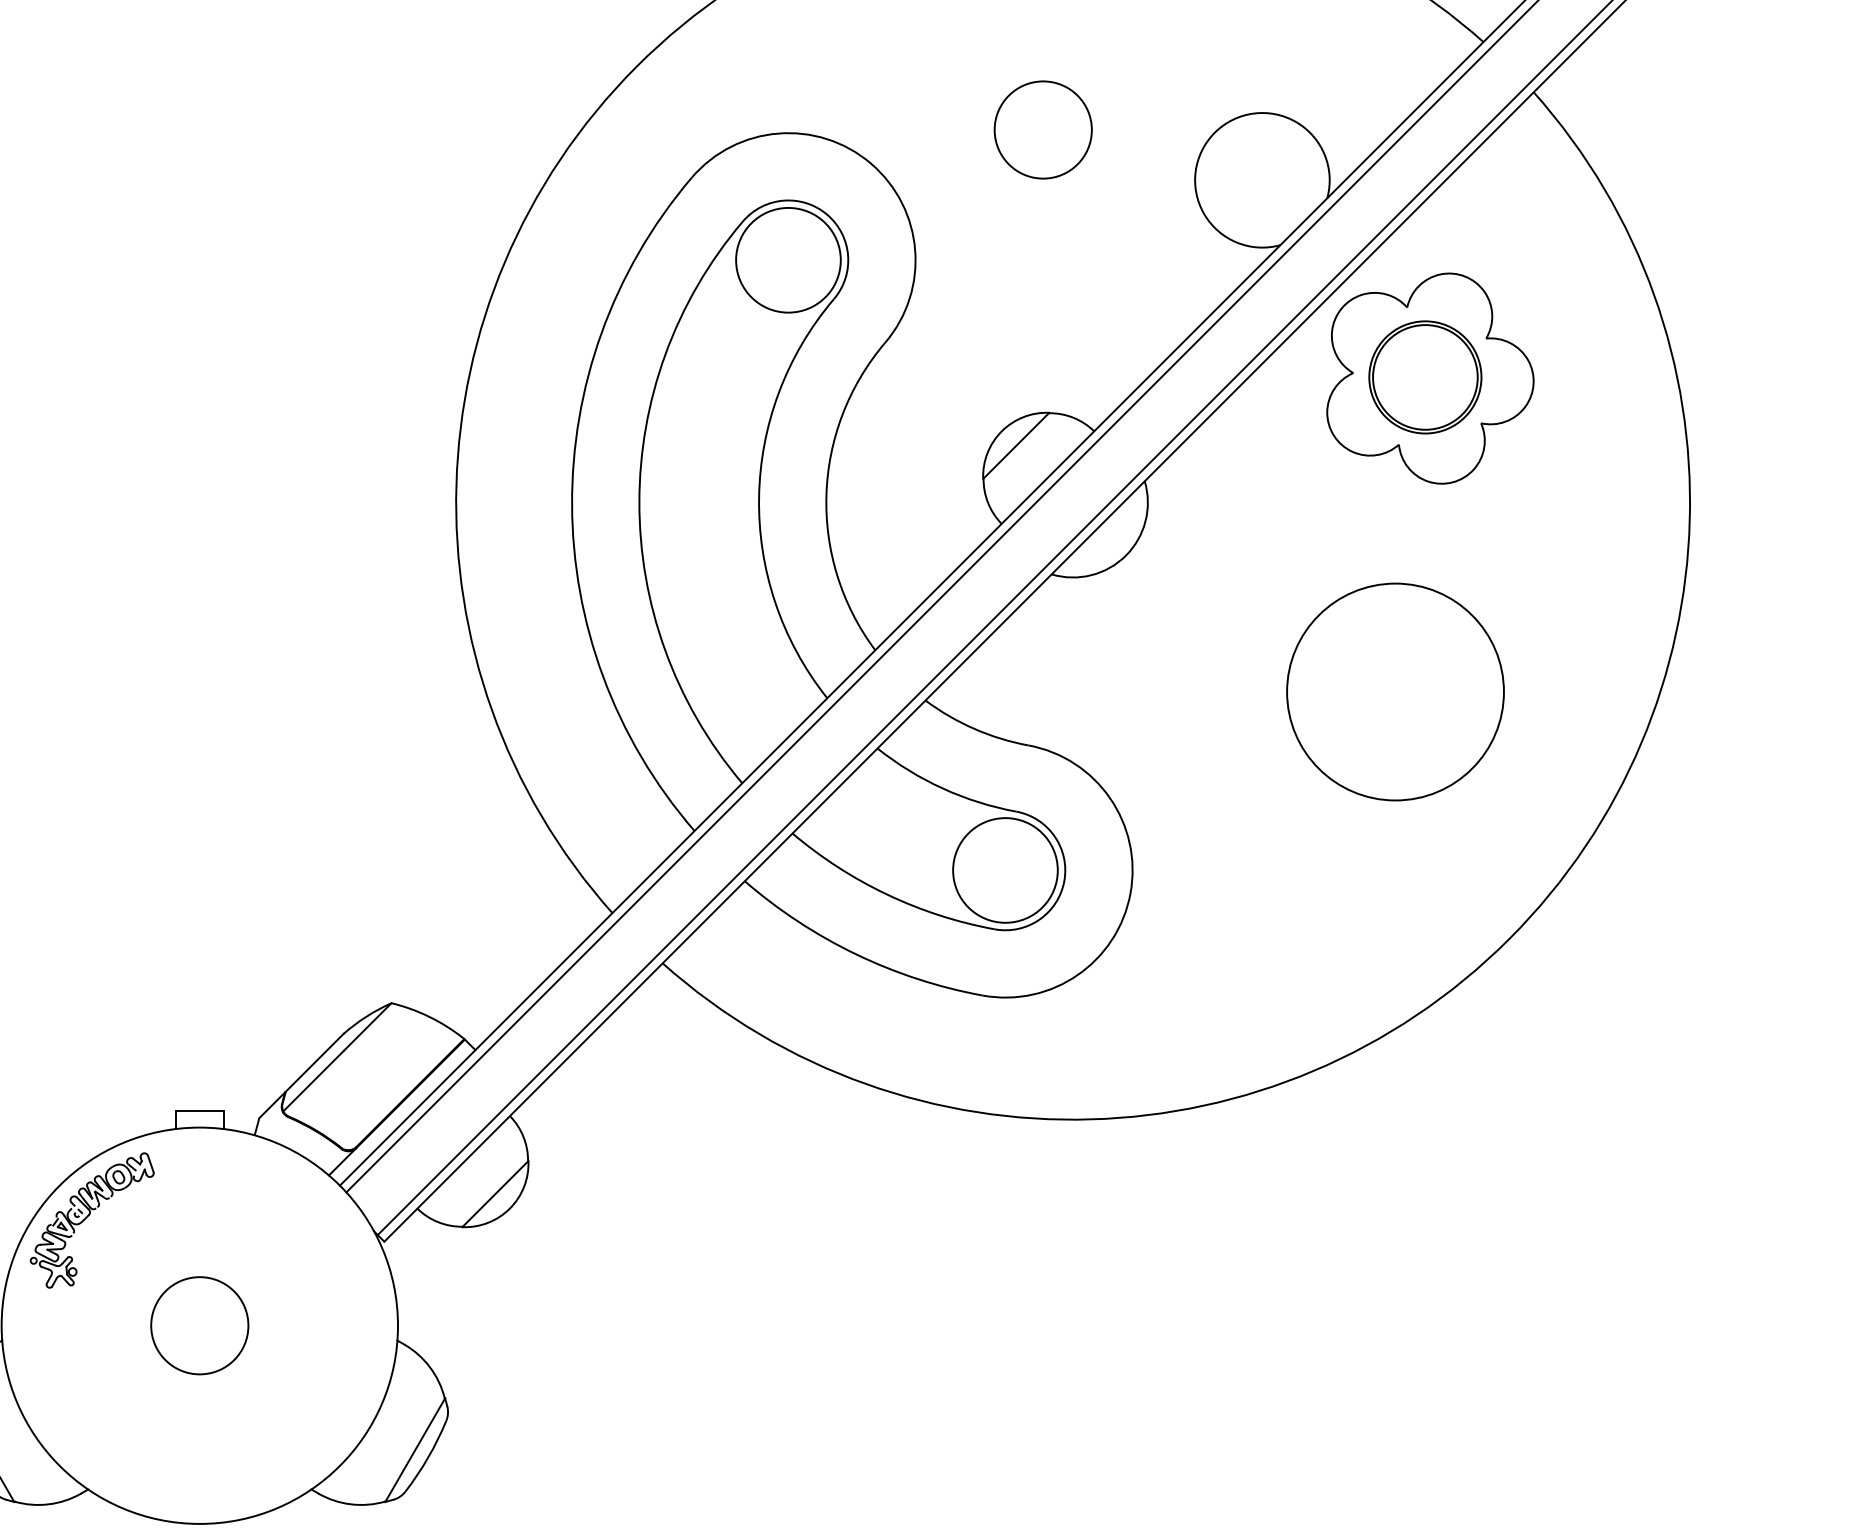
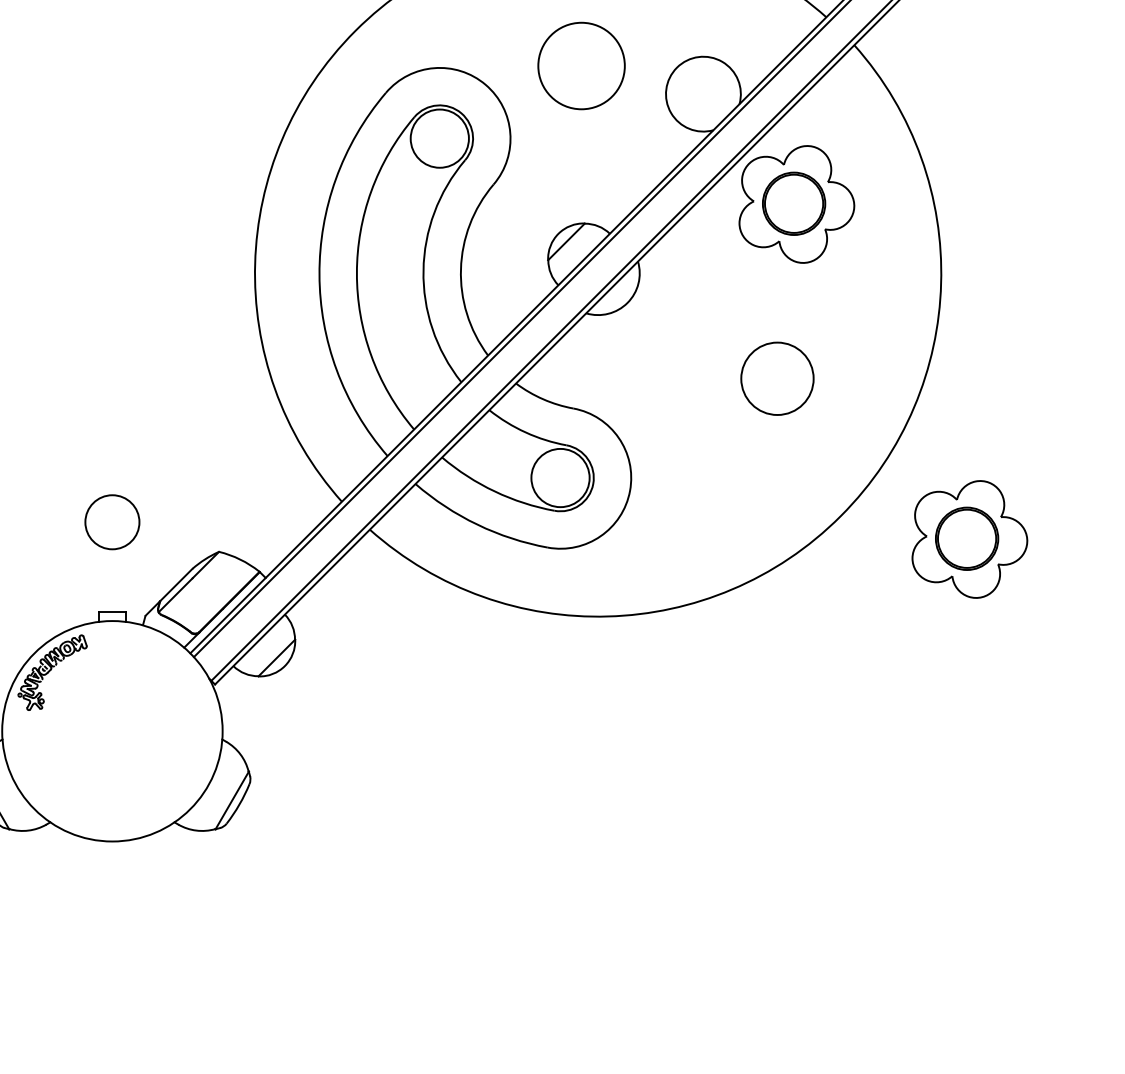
circle: (1043, 130) -> (581, 66), size x1.6
circle: (1395, 691) -> (777, 378), size x0.6
part: (1740, 980) -> (969, 539), added
circle: (199, 1326) -> (112, 522), moved

